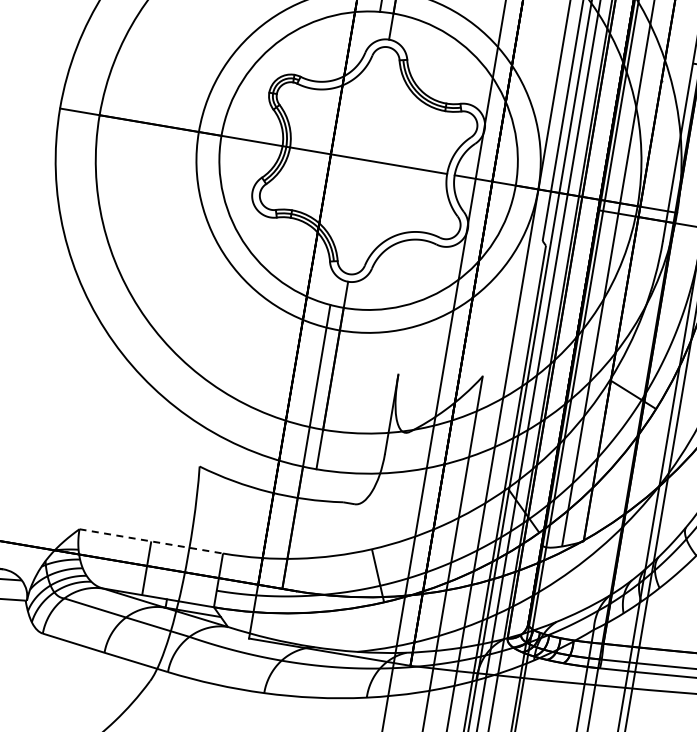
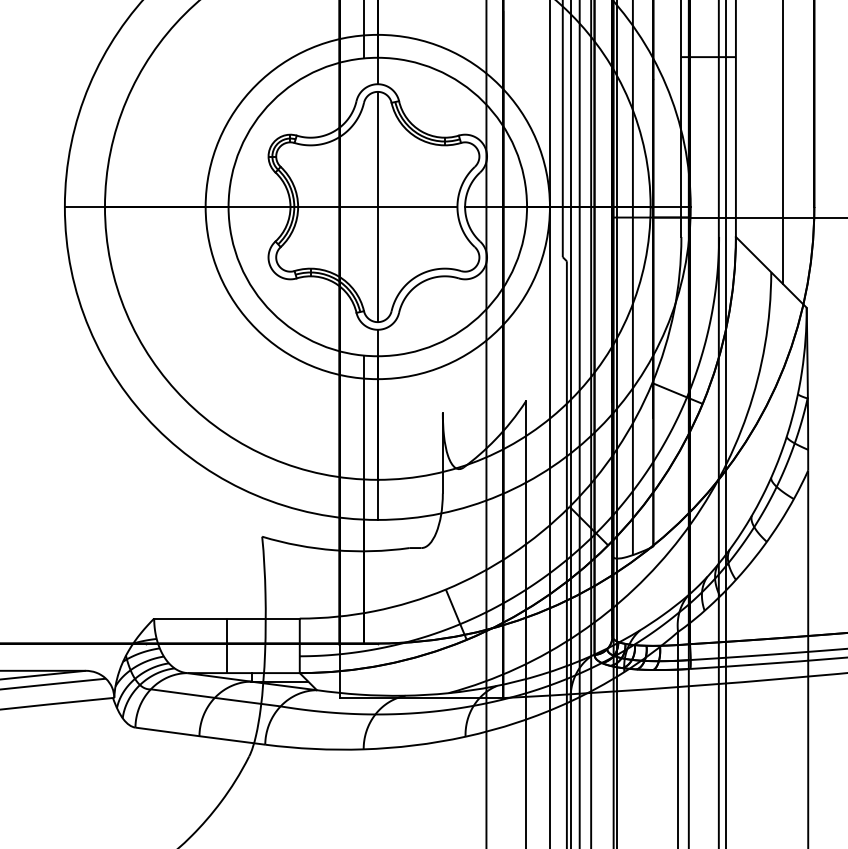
line: (368, 160) -> (377, 206), added
line: (150, 541) -> (226, 618), dashed -> solid

